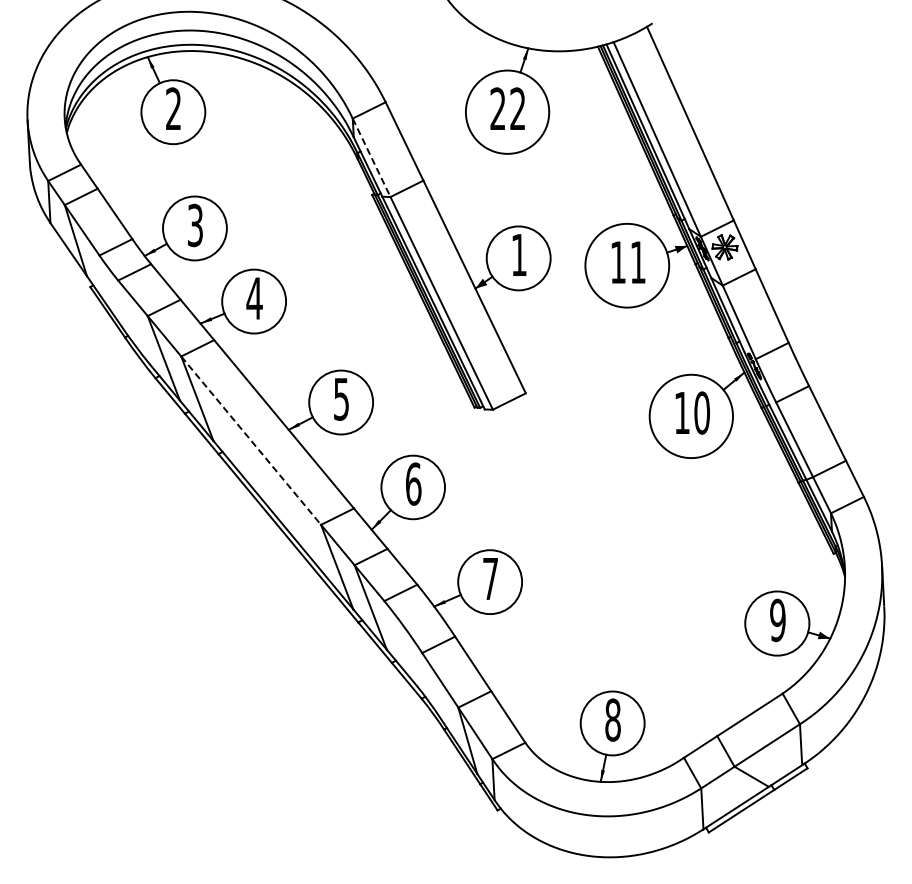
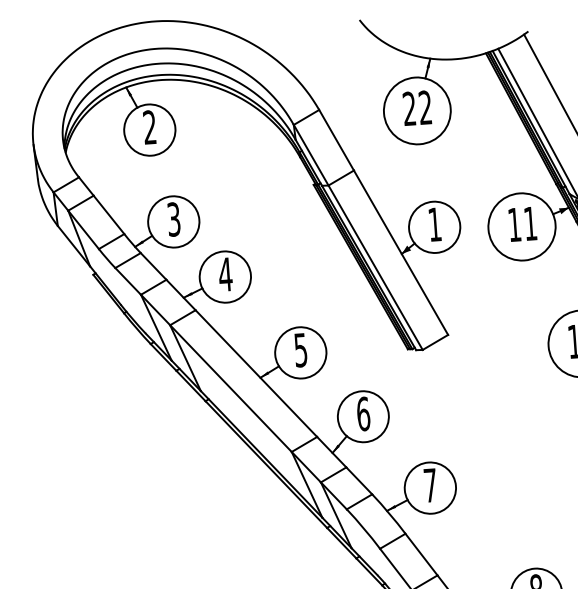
line: (371, 157) -> (311, 154), dashed -> solid
line: (251, 441) -> (231, 389), dashed -> solid

